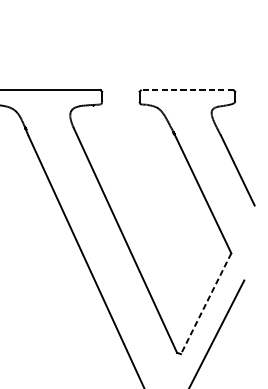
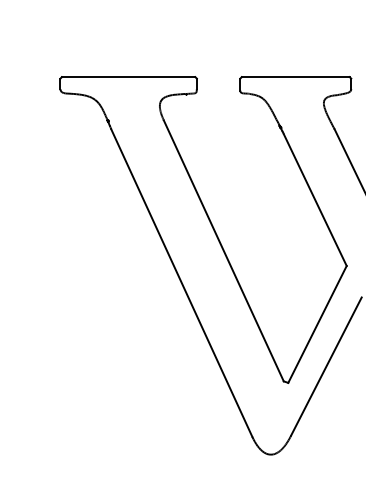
line: (187, 90) -> (295, 77), dashed -> solid
line: (206, 303) -> (317, 324), dashed -> solid

